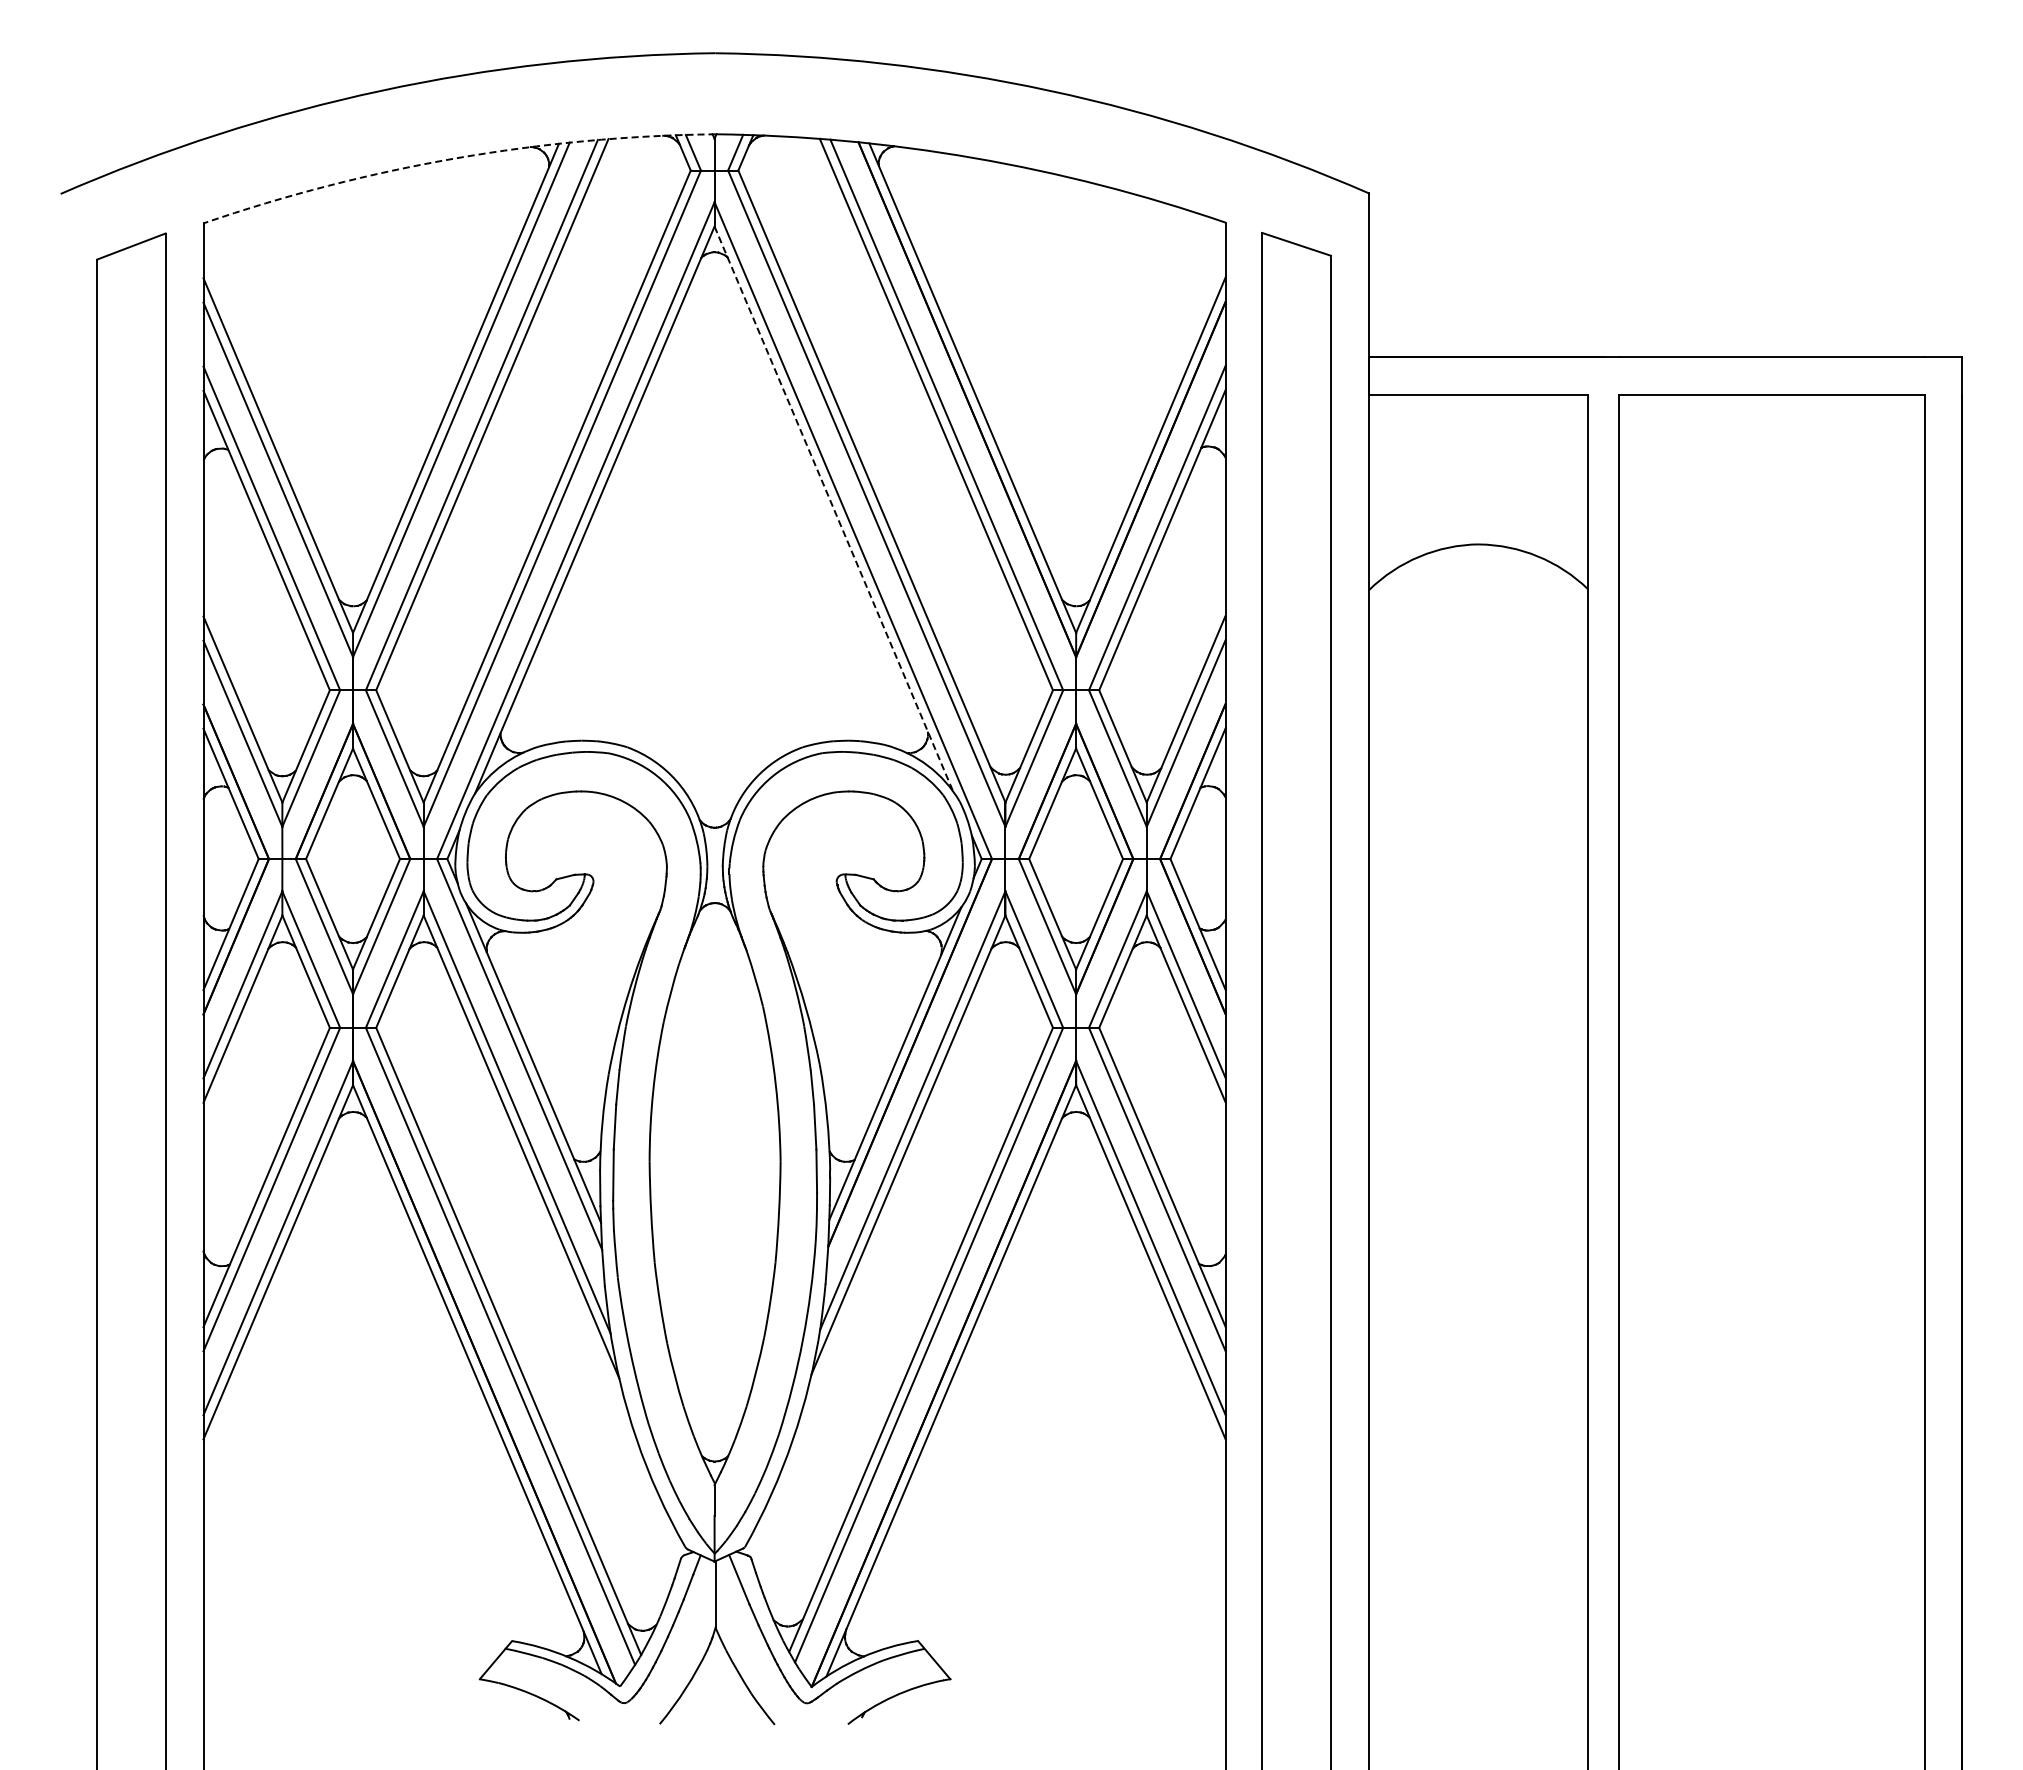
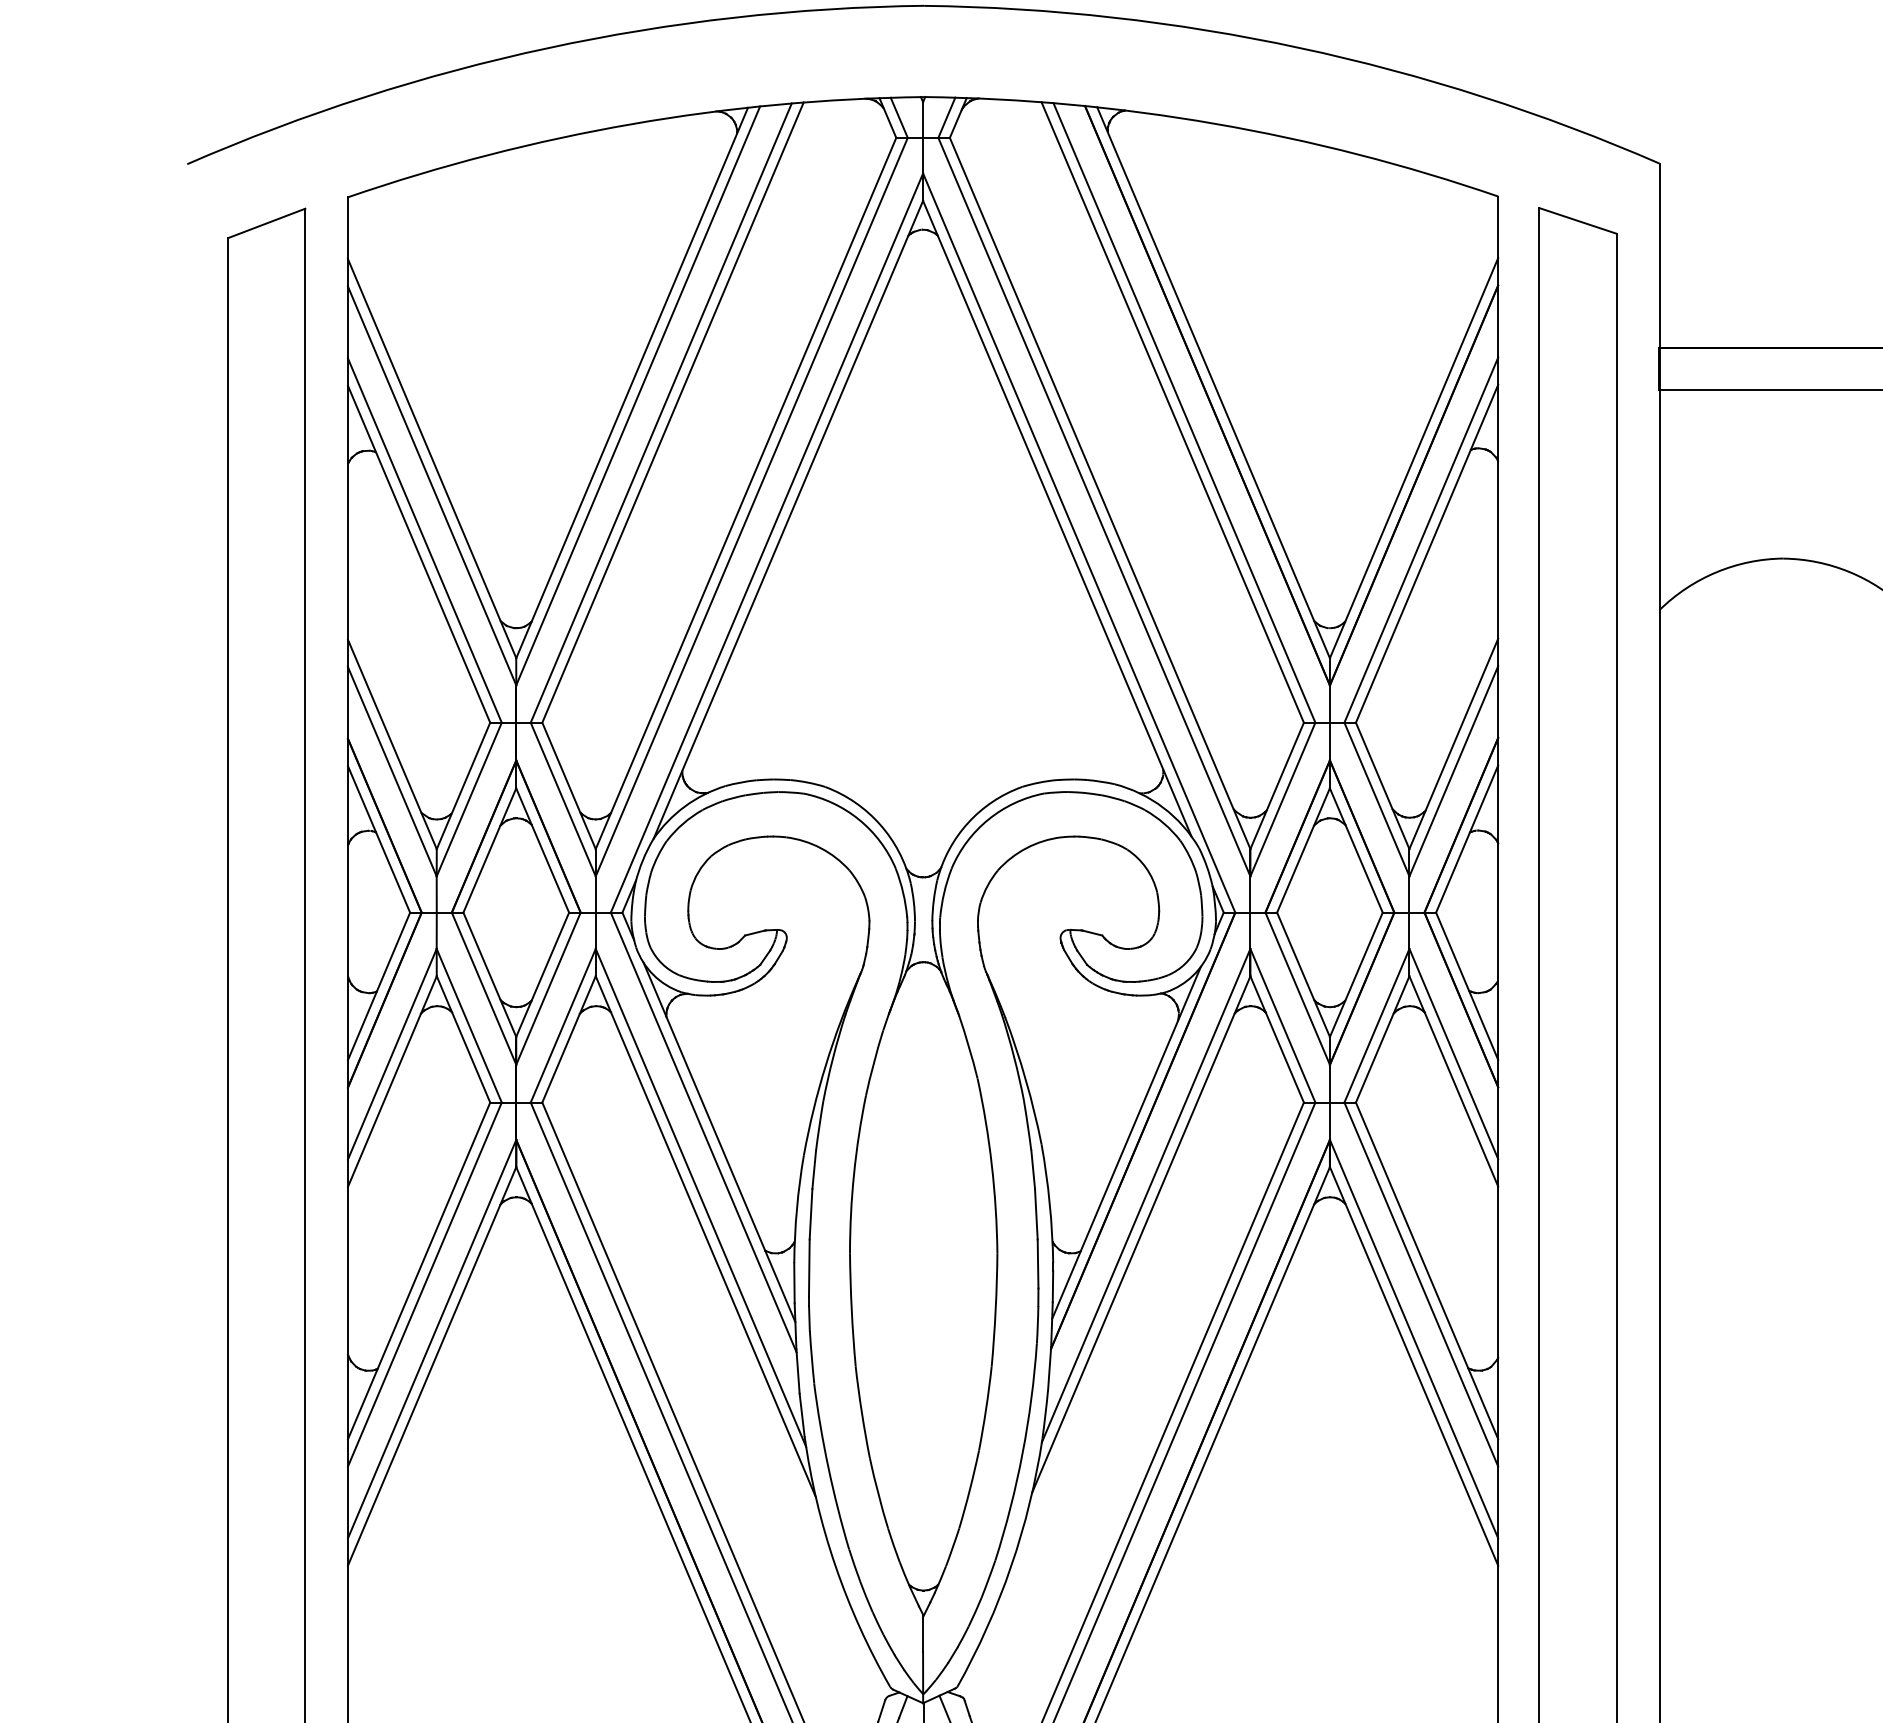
arc: (455, 158) -> (631, 124), dashed -> solid
line: (833, 508) -> (1056, 518), dashed -> solid

